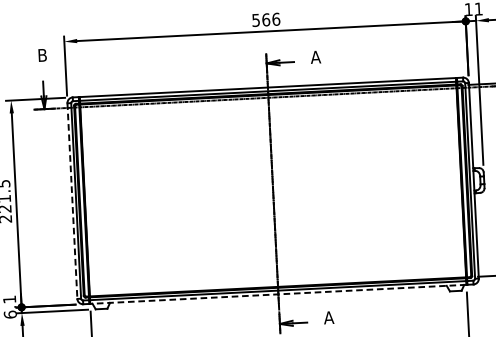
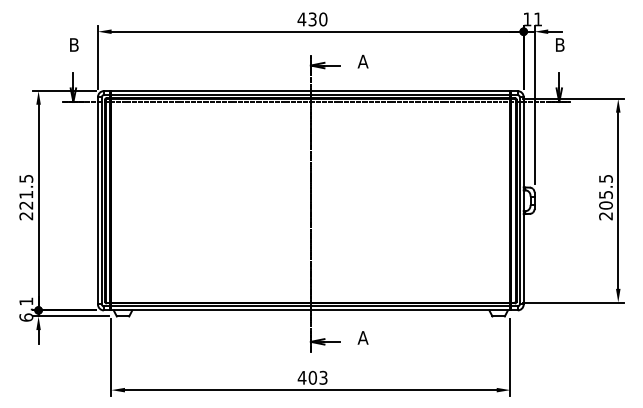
text: (266, 19) -> (312, 19), 566 -> 430
line: (71, 200) -> (97, 200), dashed -> solid
line: (278, 294) -> (310, 310), dashed -> solid

